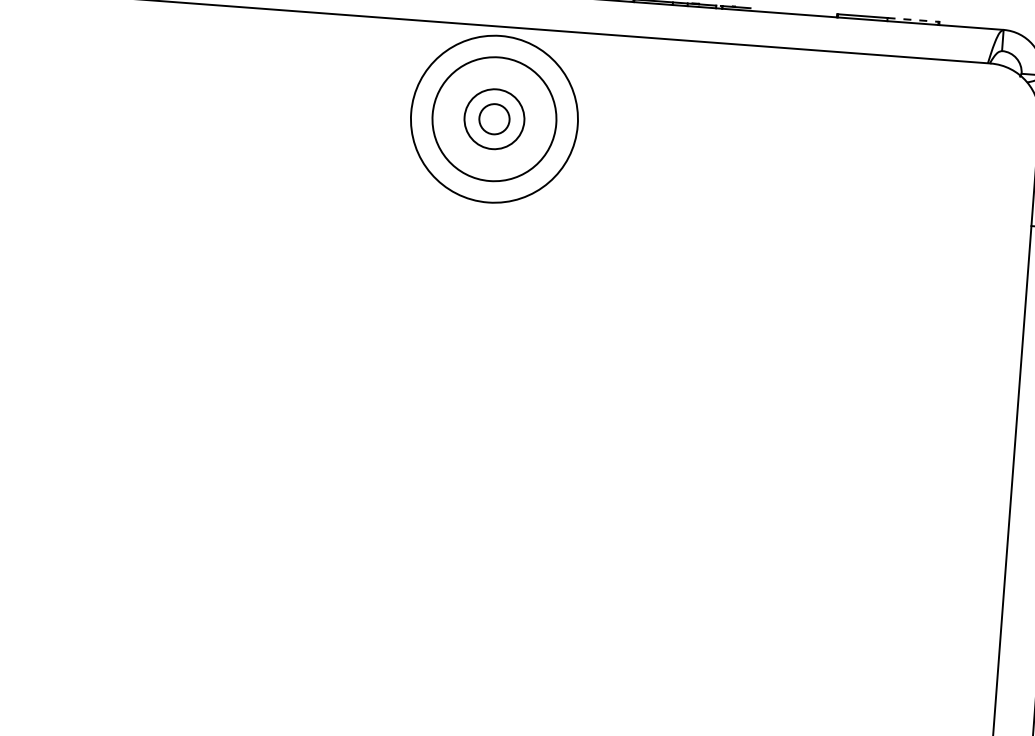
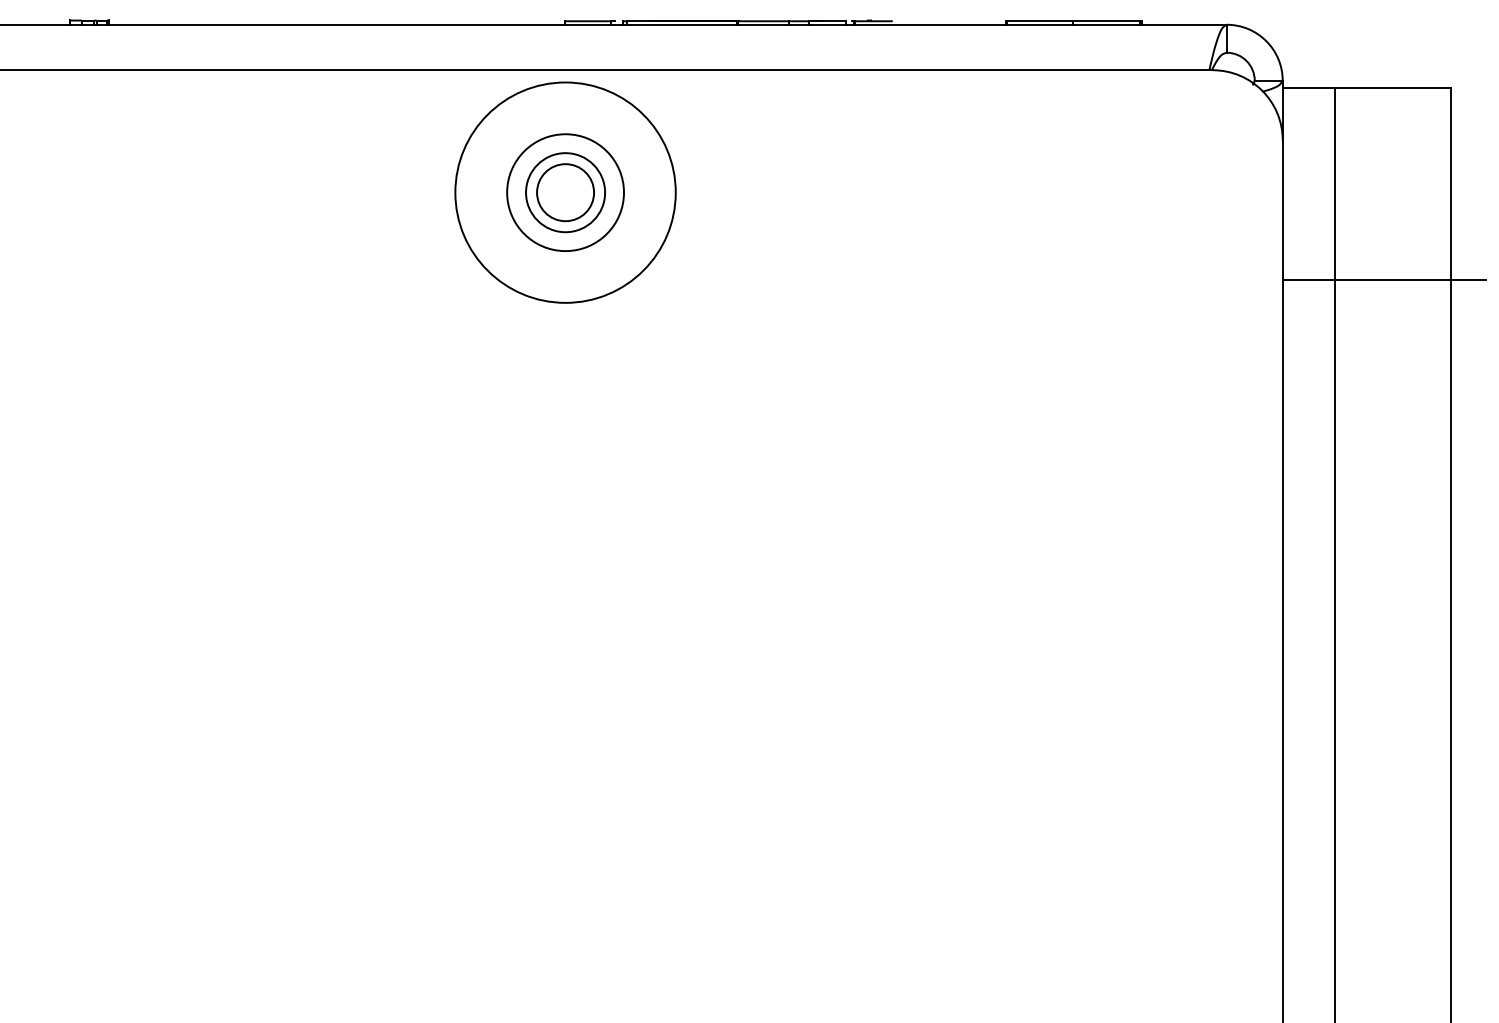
line: (913, 19) -> (1106, 20), dashed -> solid
circle: (494, 119) -> (565, 192), size x0.71
circle: (494, 119) -> (565, 192), size x1.43

